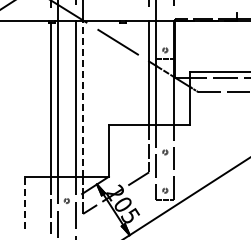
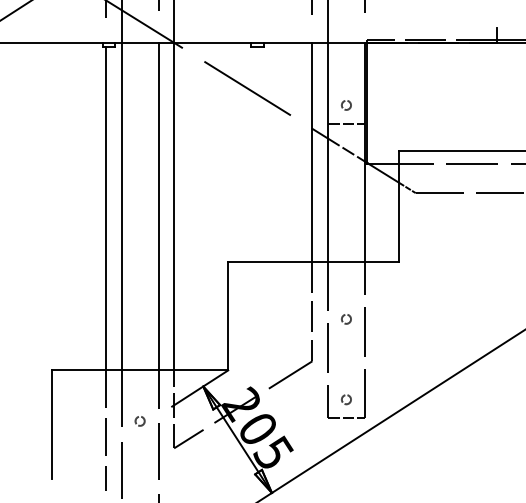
line: (83, 98) -> (174, 206), dashed -> solid
line: (24, 202) -> (51, 424), dashed -> solid

